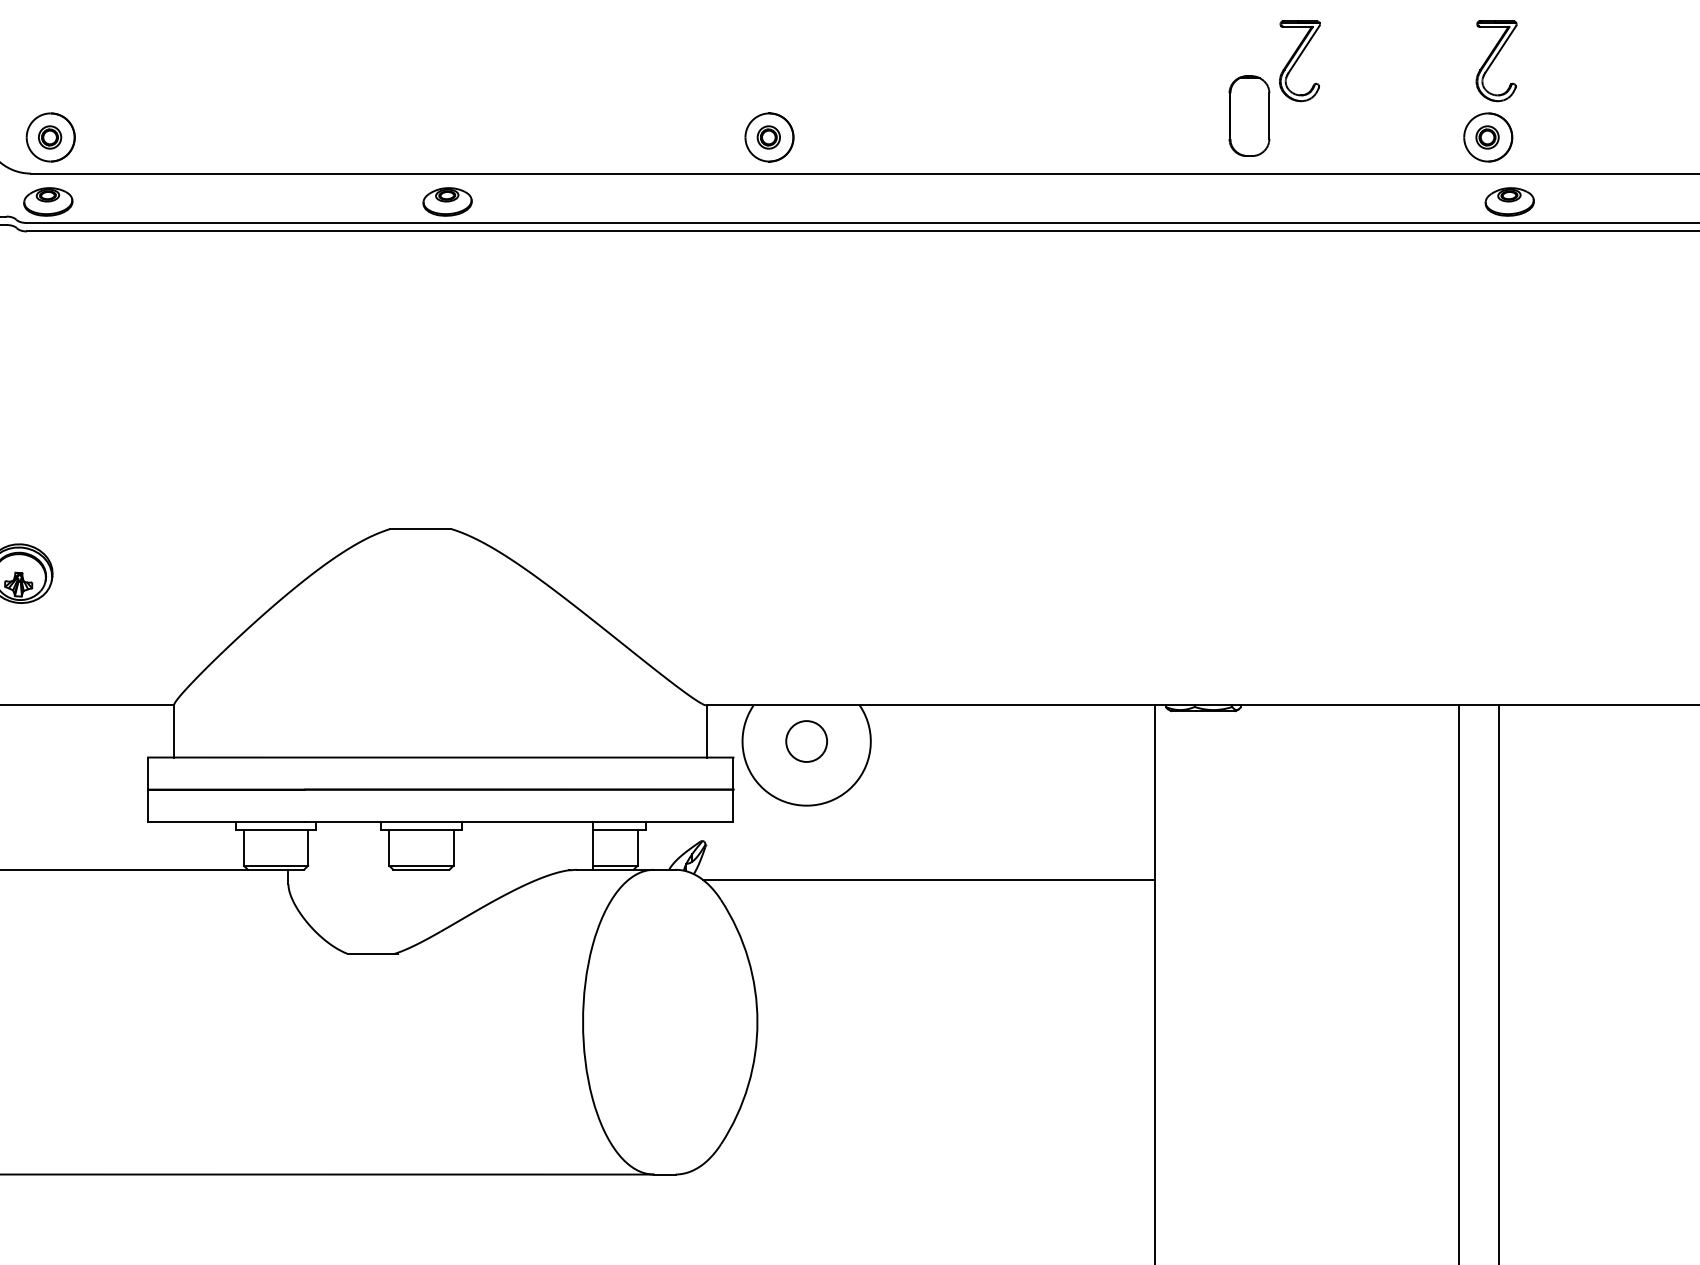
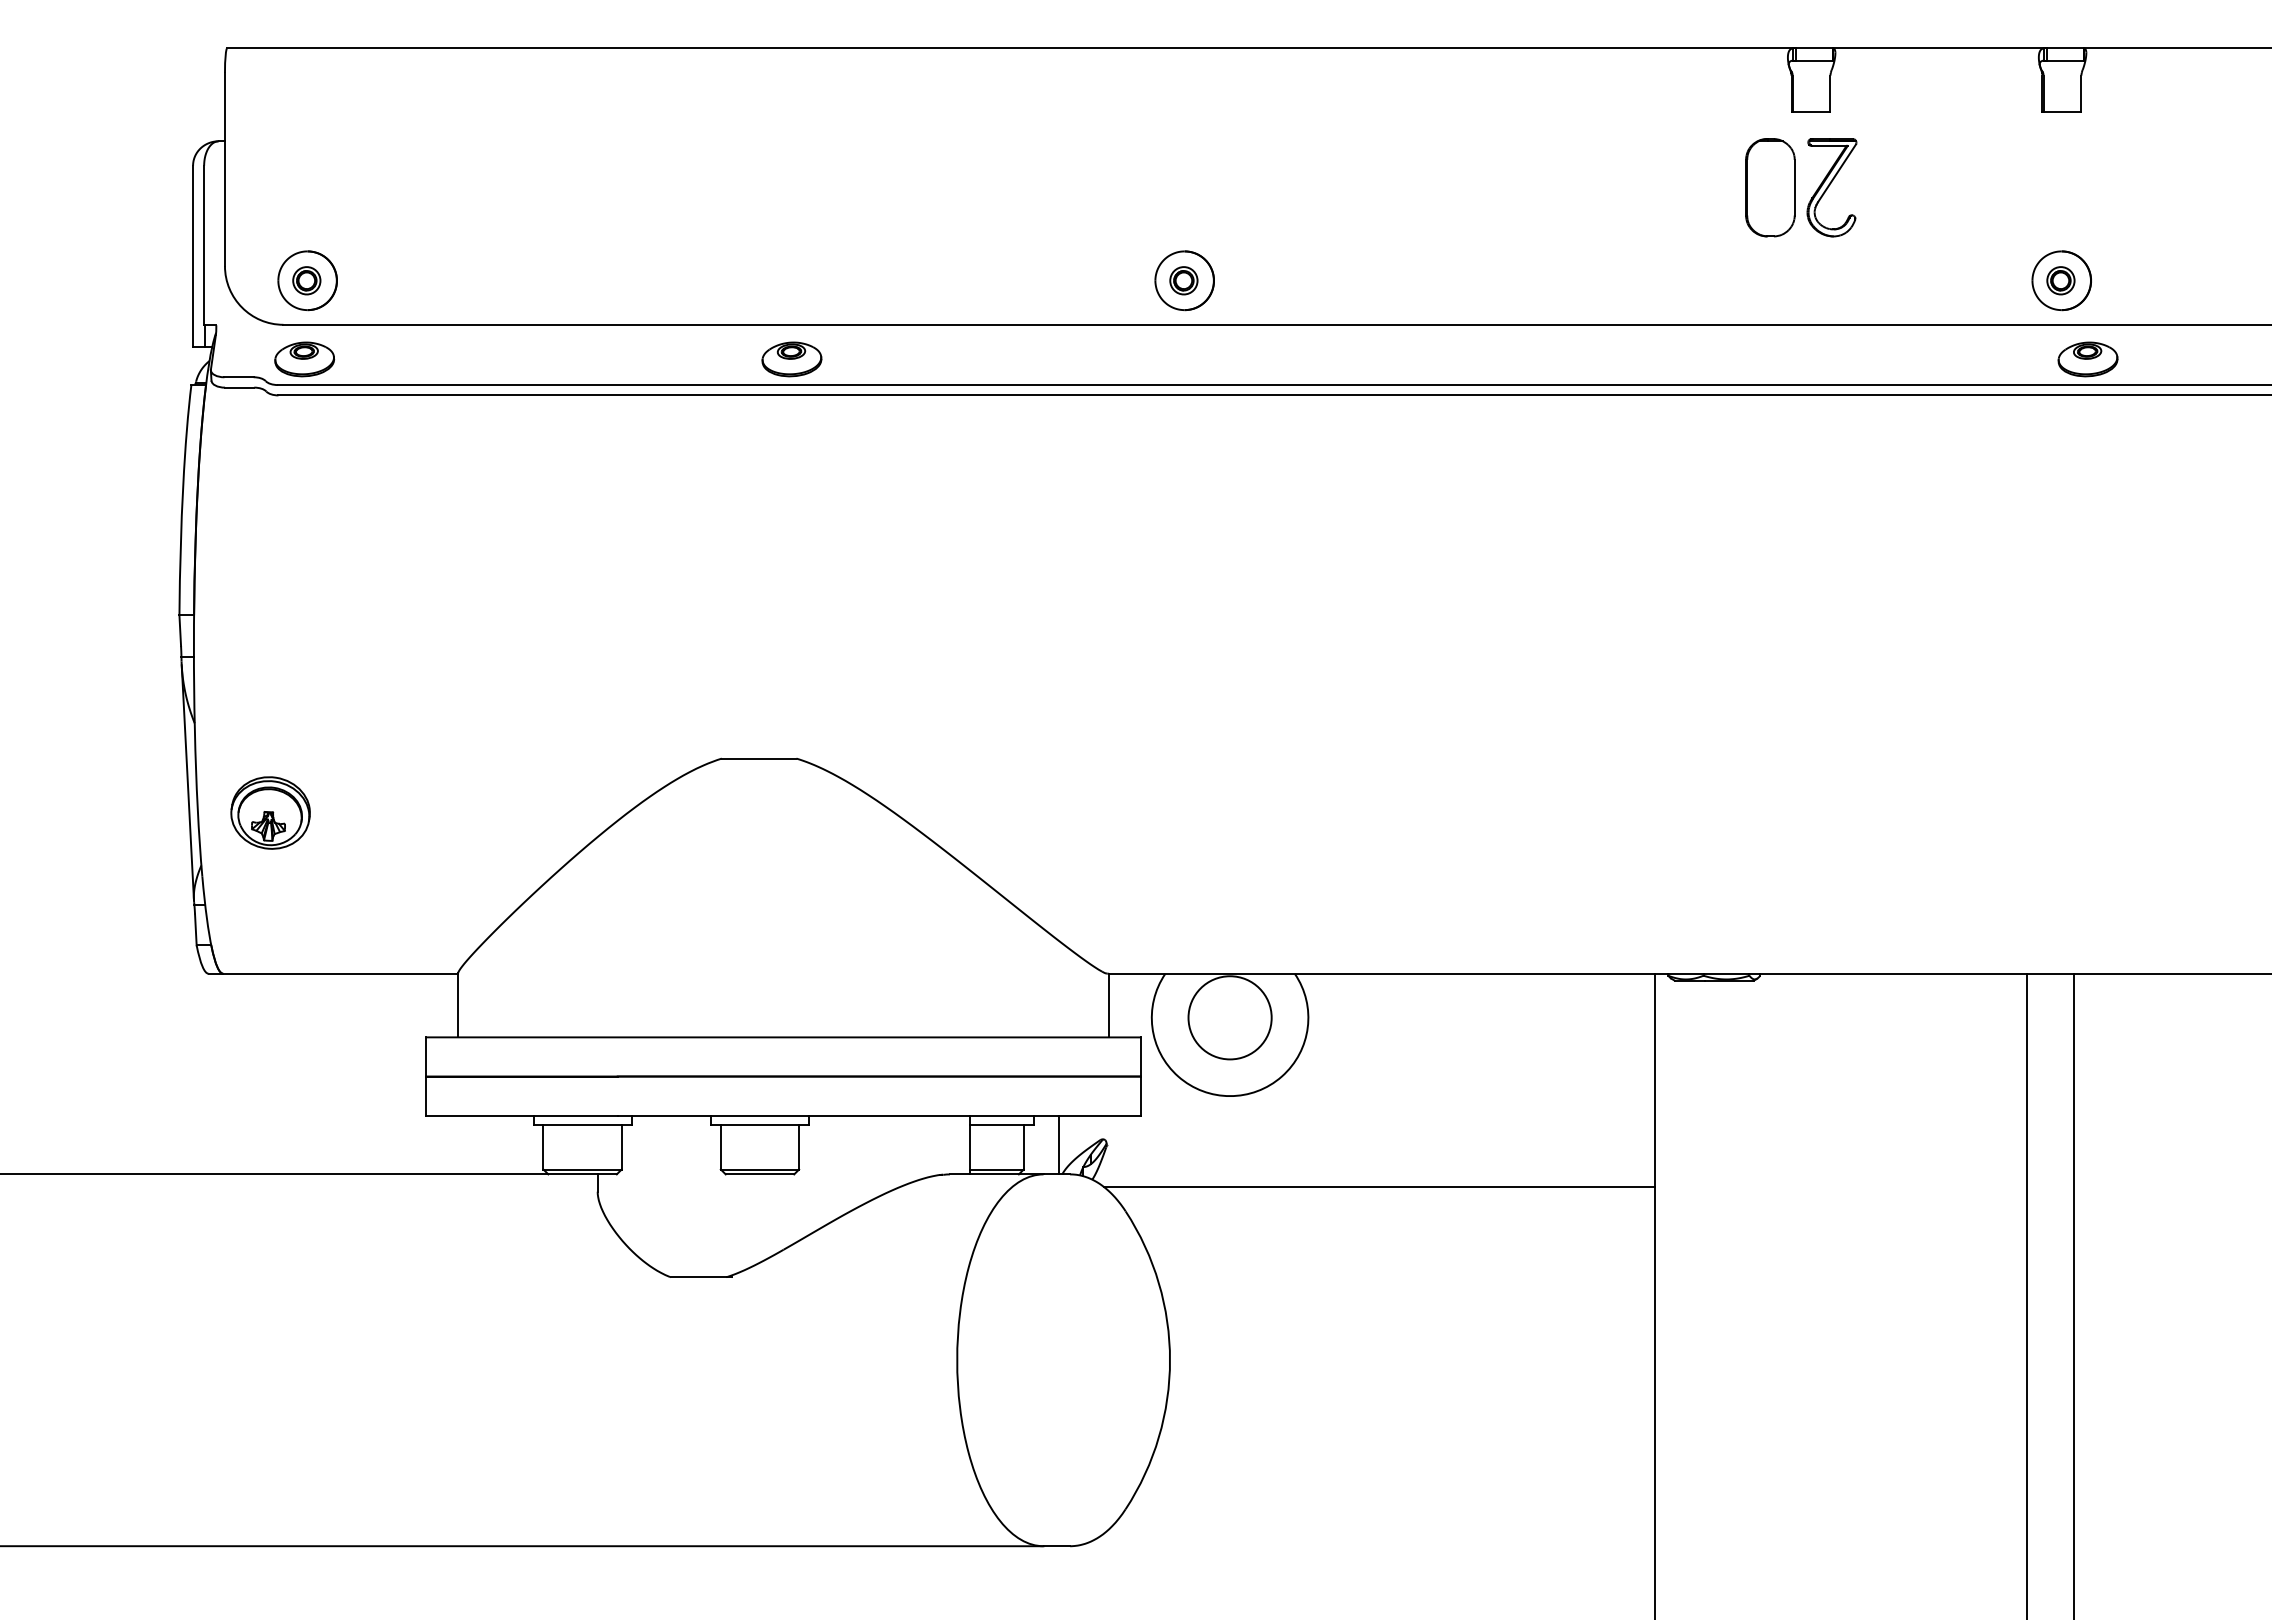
part: (1496, 61) -> (2071, 187), removed
part: (1249, 115) -> (1770, 187), moved
circle: (806, 741) -> (1229, 1017), size x1.67
line: (666, 845) -> (1058, 1144), added

